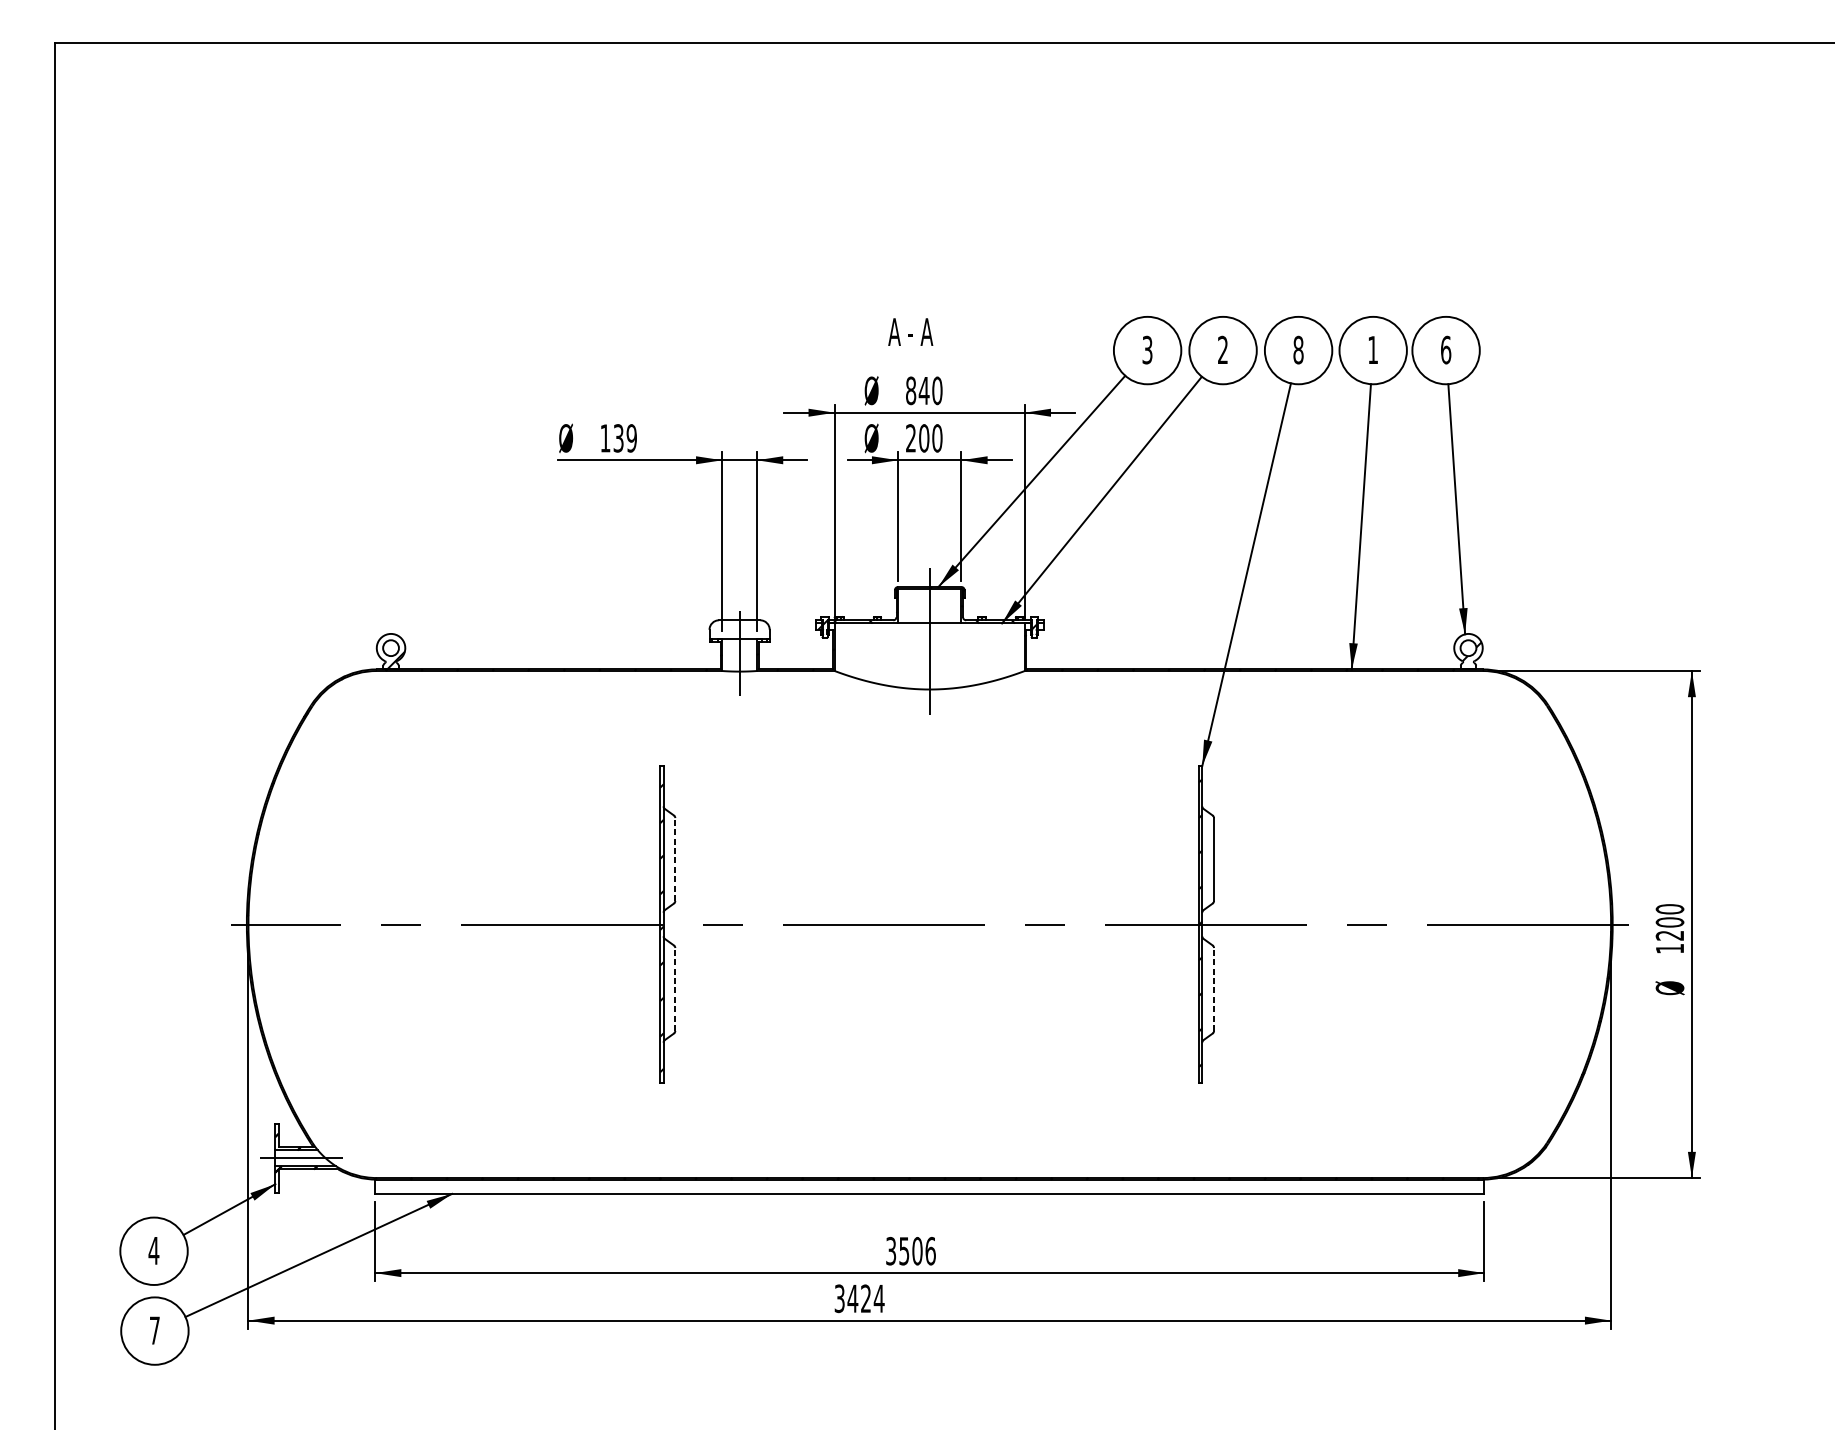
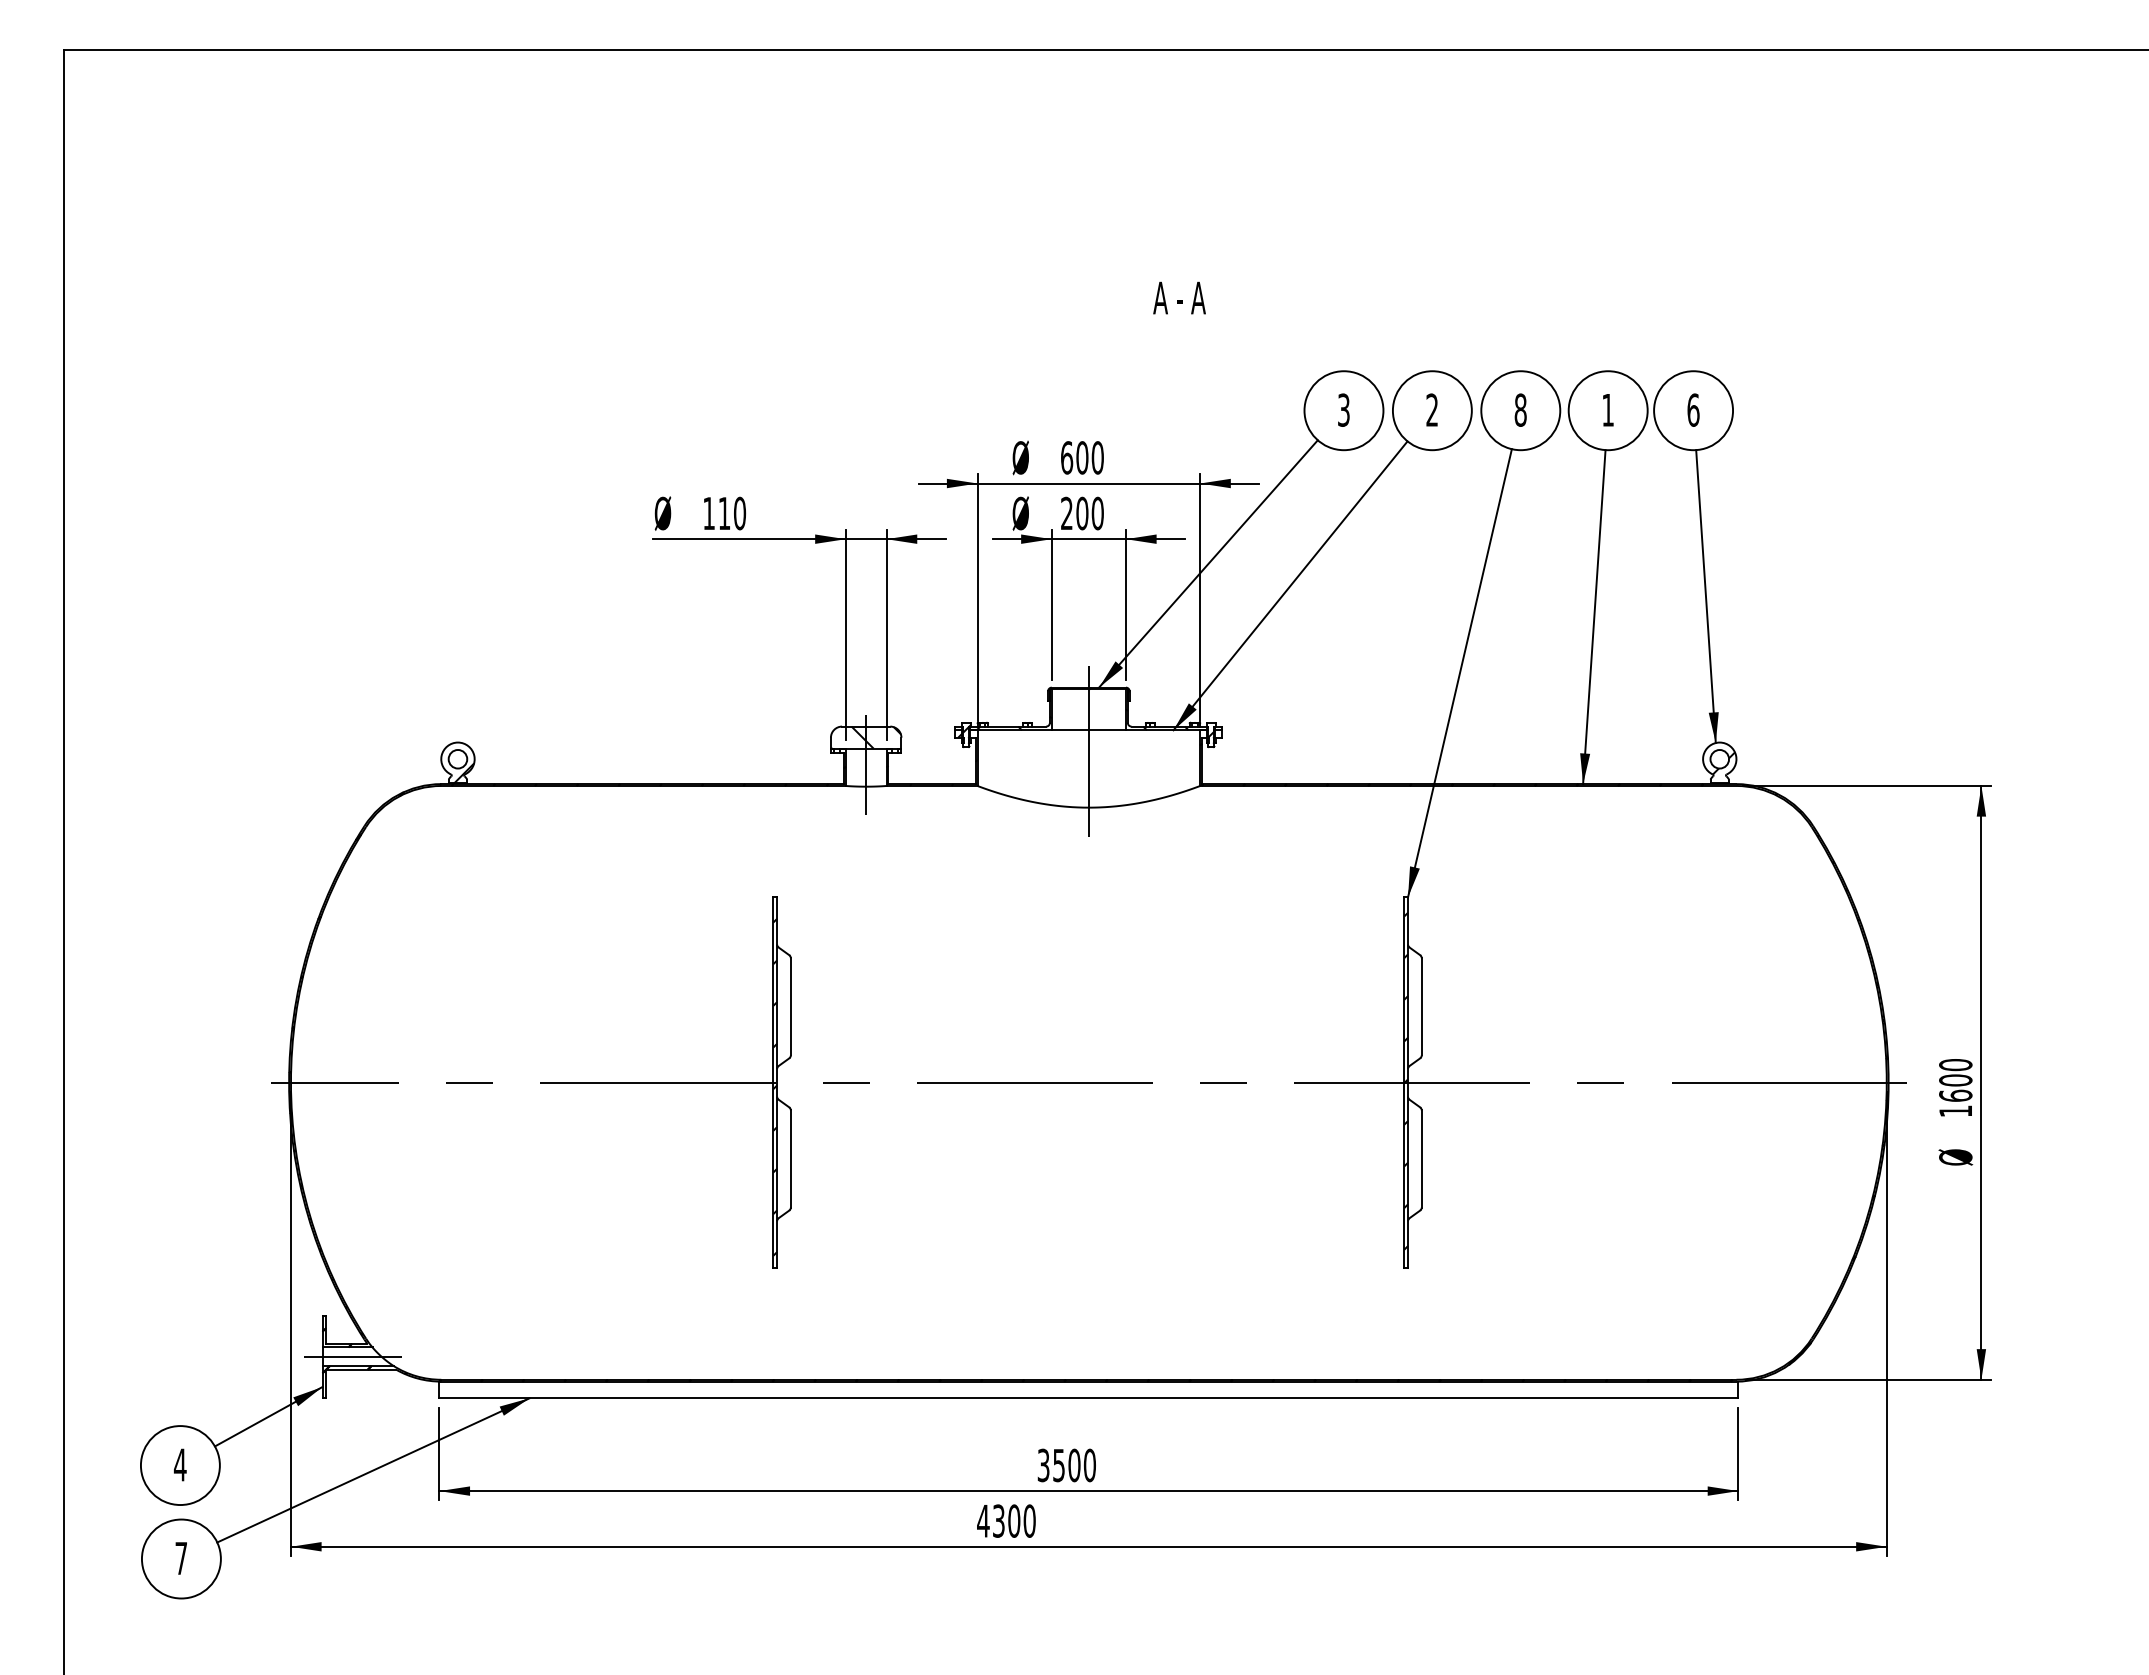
text: (910, 331) -> (1179, 297), moved
text: (917, 390) -> (1074, 457), 840 -> 600
text: (624, 438) -> (731, 513), 139 -> 110
hatch: (739, 629) -> (865, 737), added
line: (674, 859) -> (790, 1006), dashed -> solid
text: (1669, 935) -> (1955, 1095), 1200 -> 1600
line: (674, 989) -> (790, 1158), dashed -> solid
line: (1213, 989) -> (1421, 1158), dashed -> solid
text: (930, 1251) -> (1089, 1465), 3506 -> 3500
text: (859, 1298) -> (1006, 1520), 3424 -> 4300

